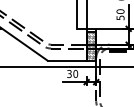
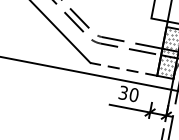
line: (67, 60) -> (124, 69), solid -> dashed

